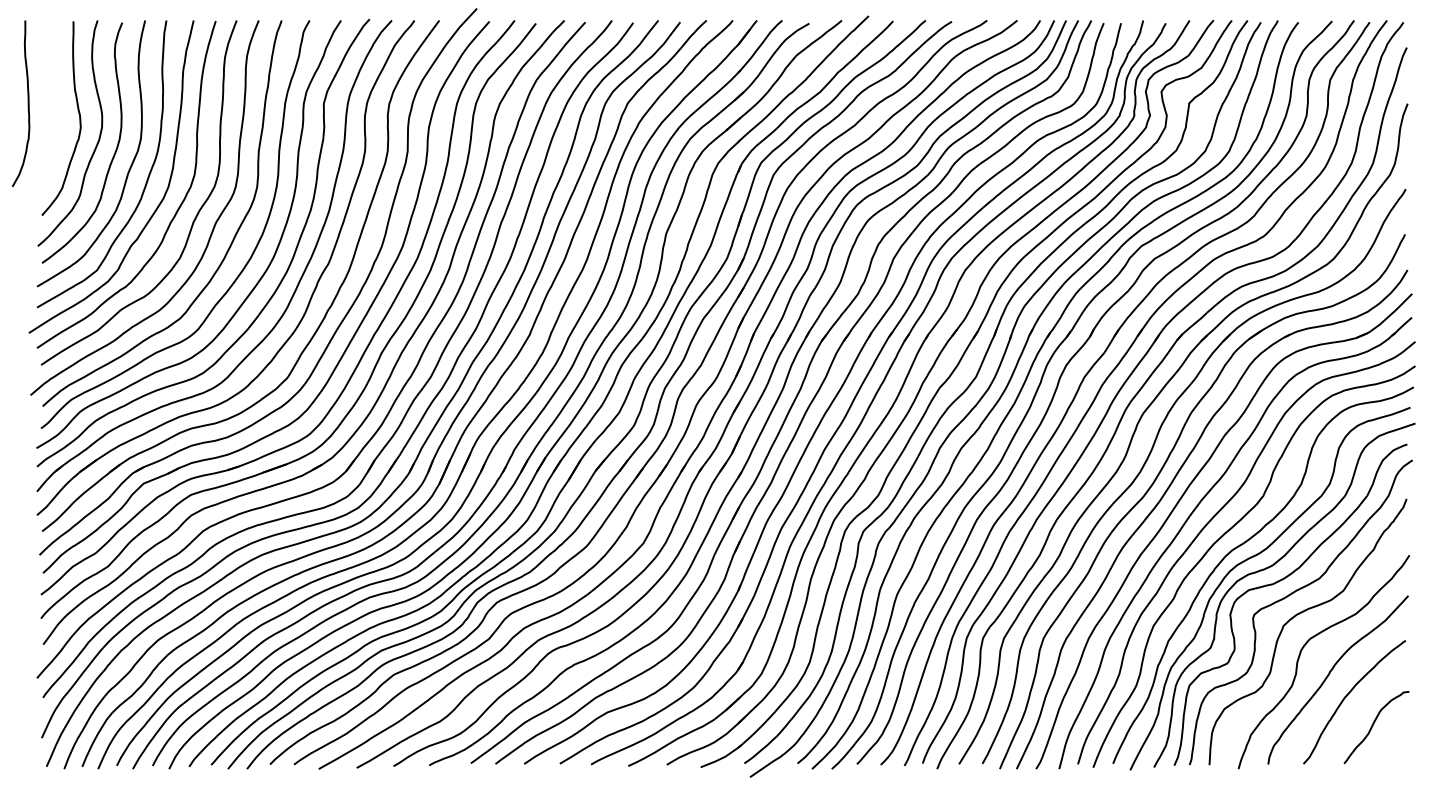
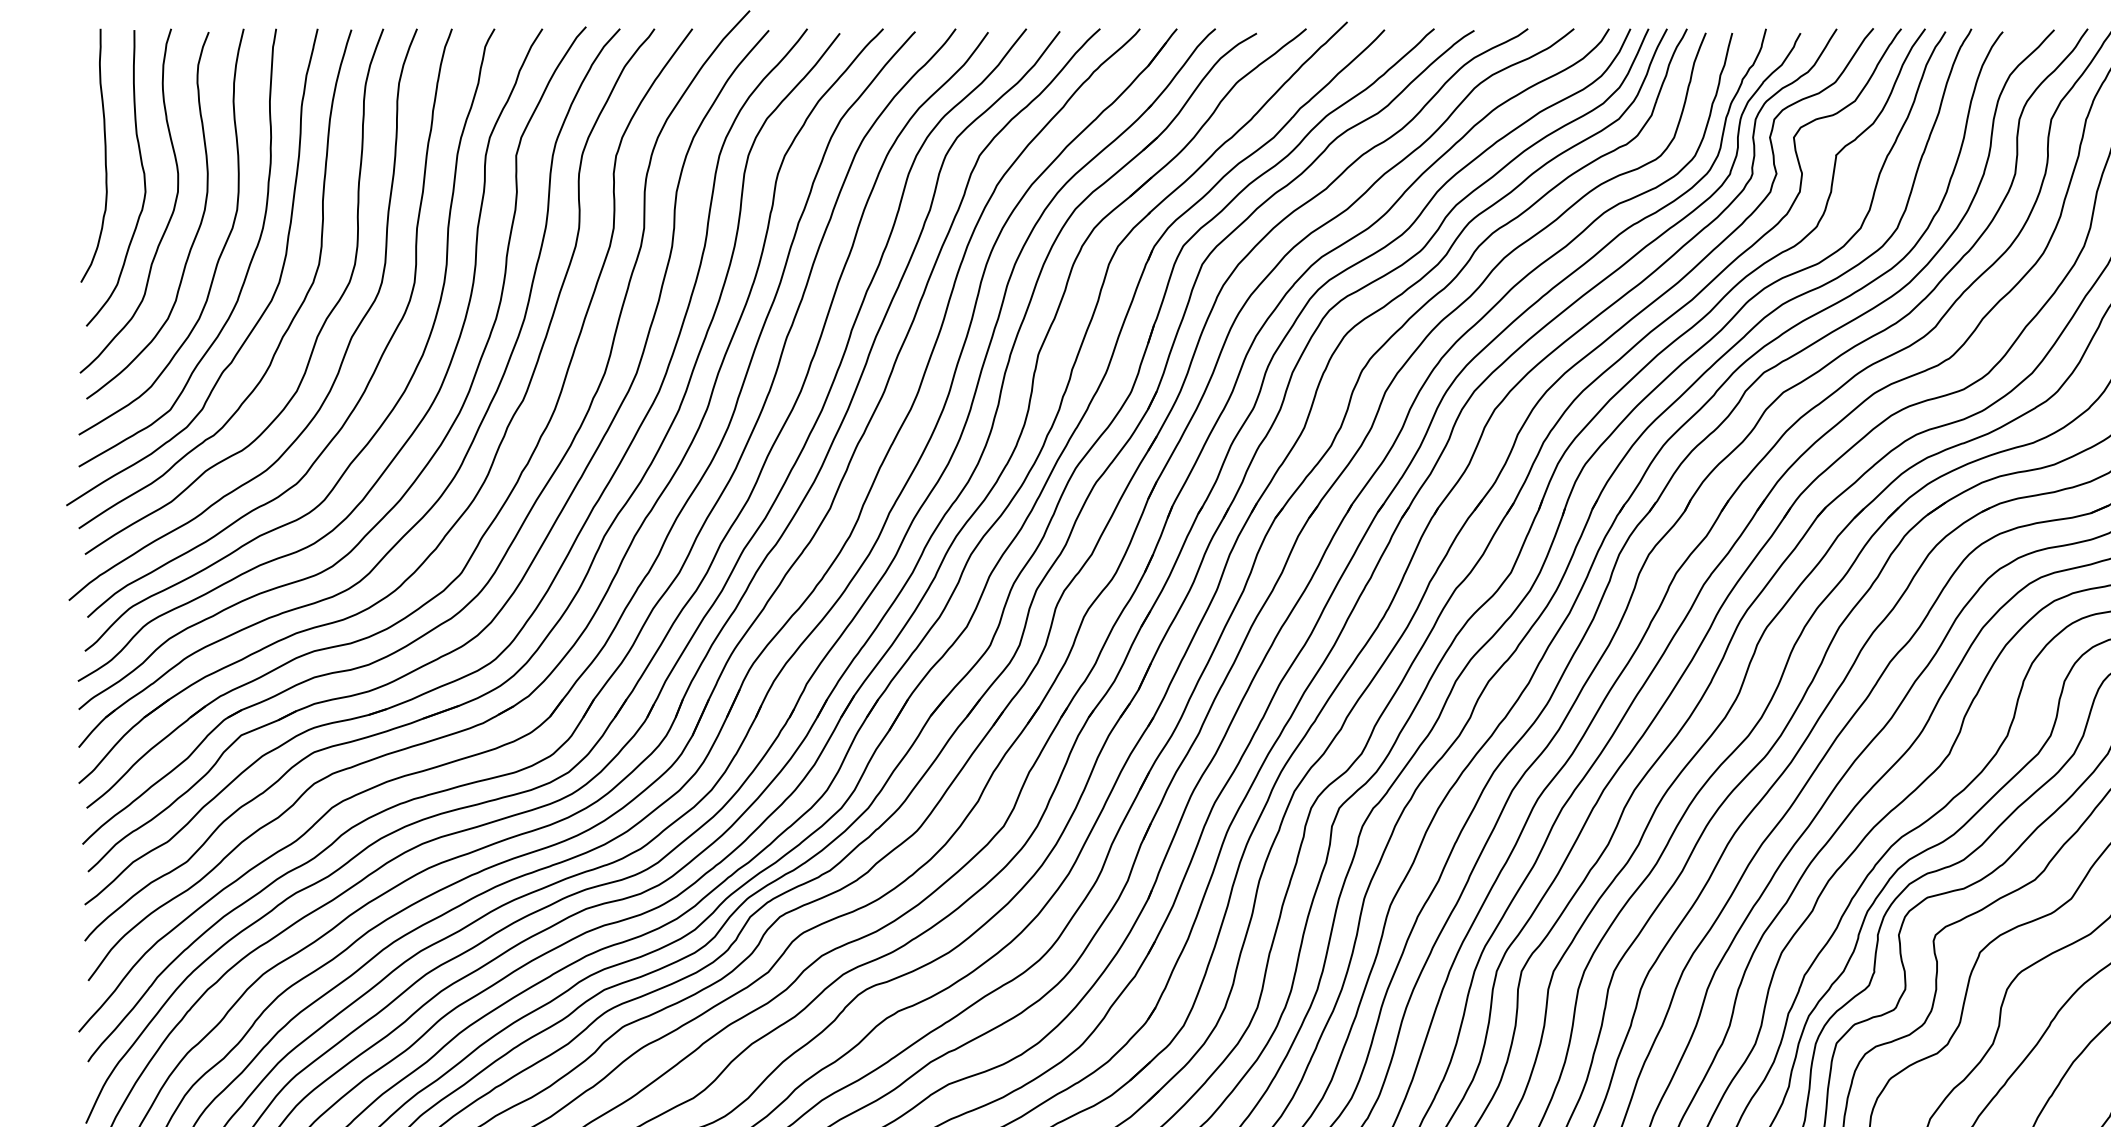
curve: (27, 103) -> (103, 155), moved

